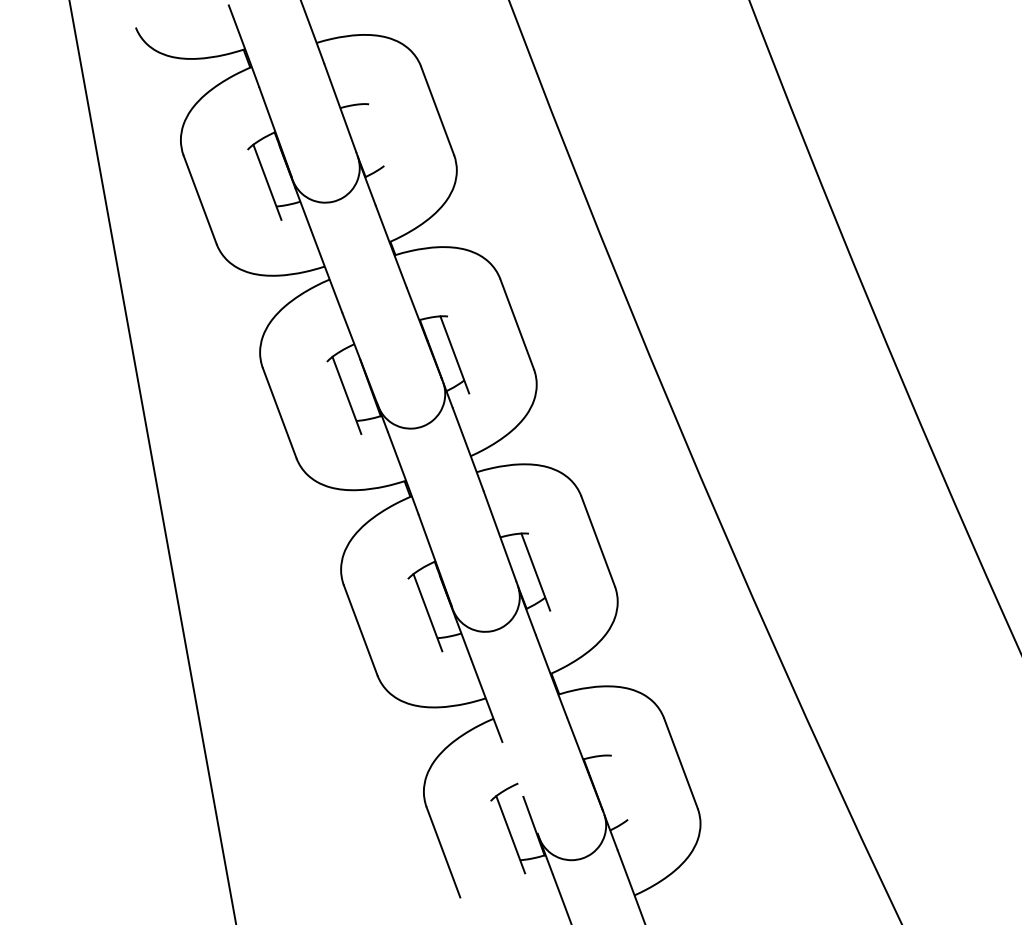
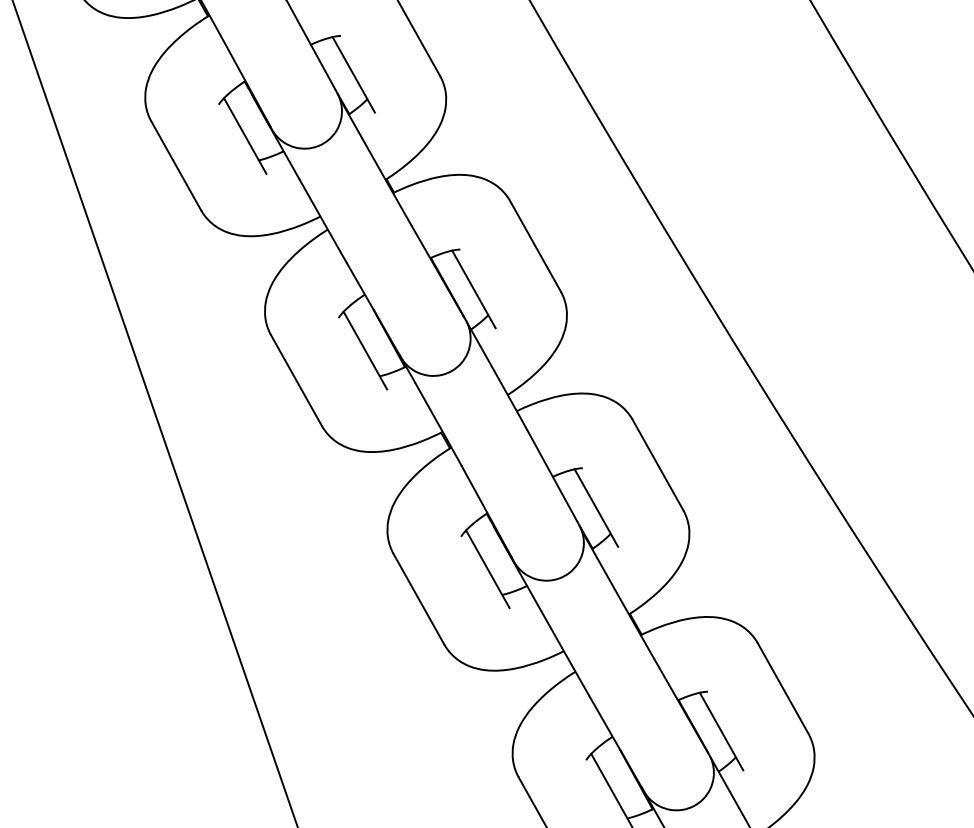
line: (375, 141) -> (353, 74), added
line: (519, 787) -> (614, 740), added
line: (618, 793) -> (721, 730), added

